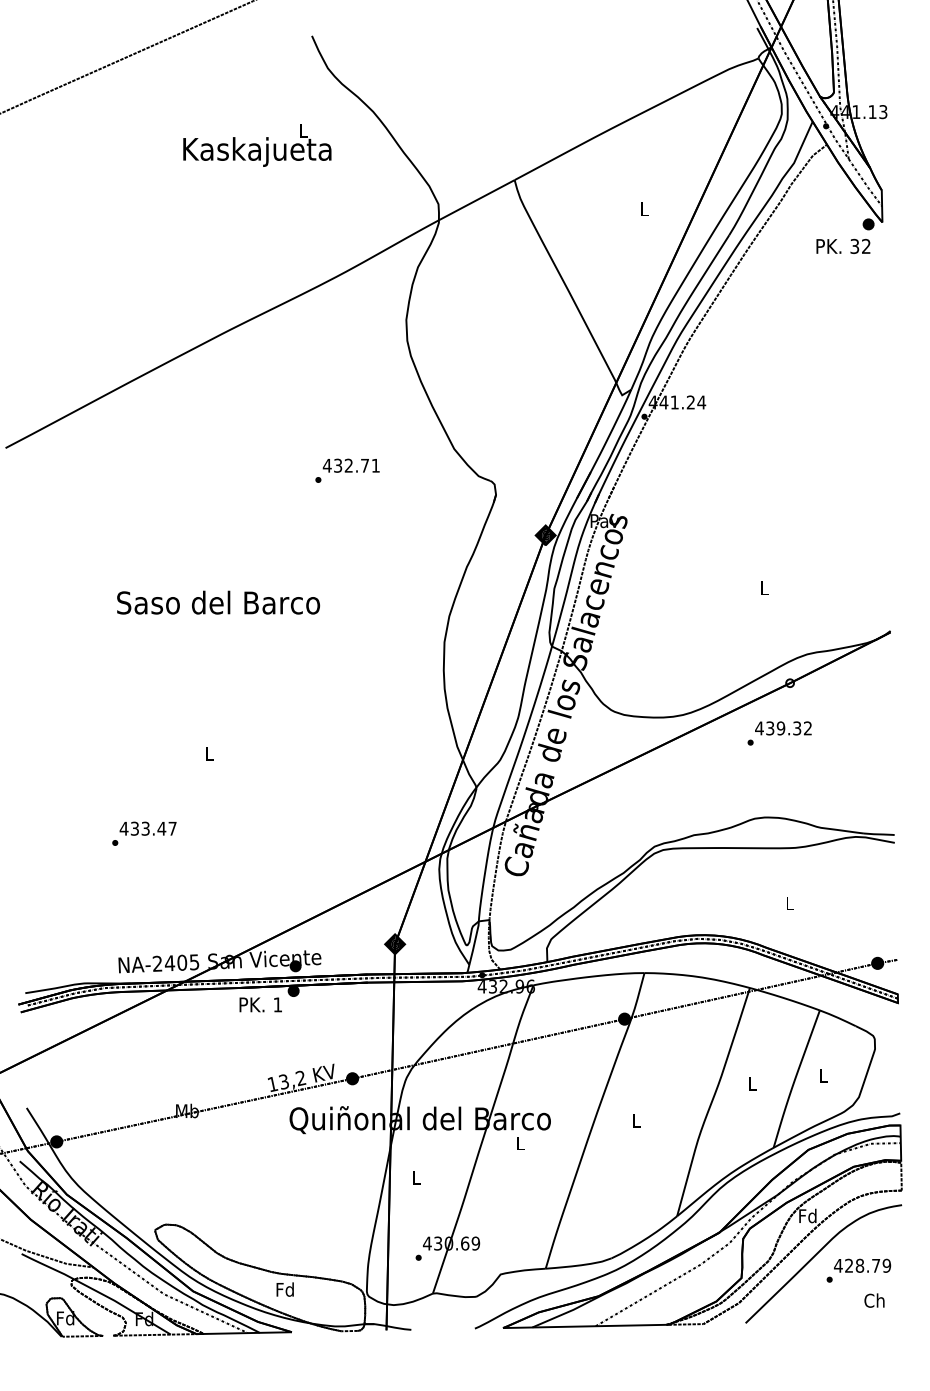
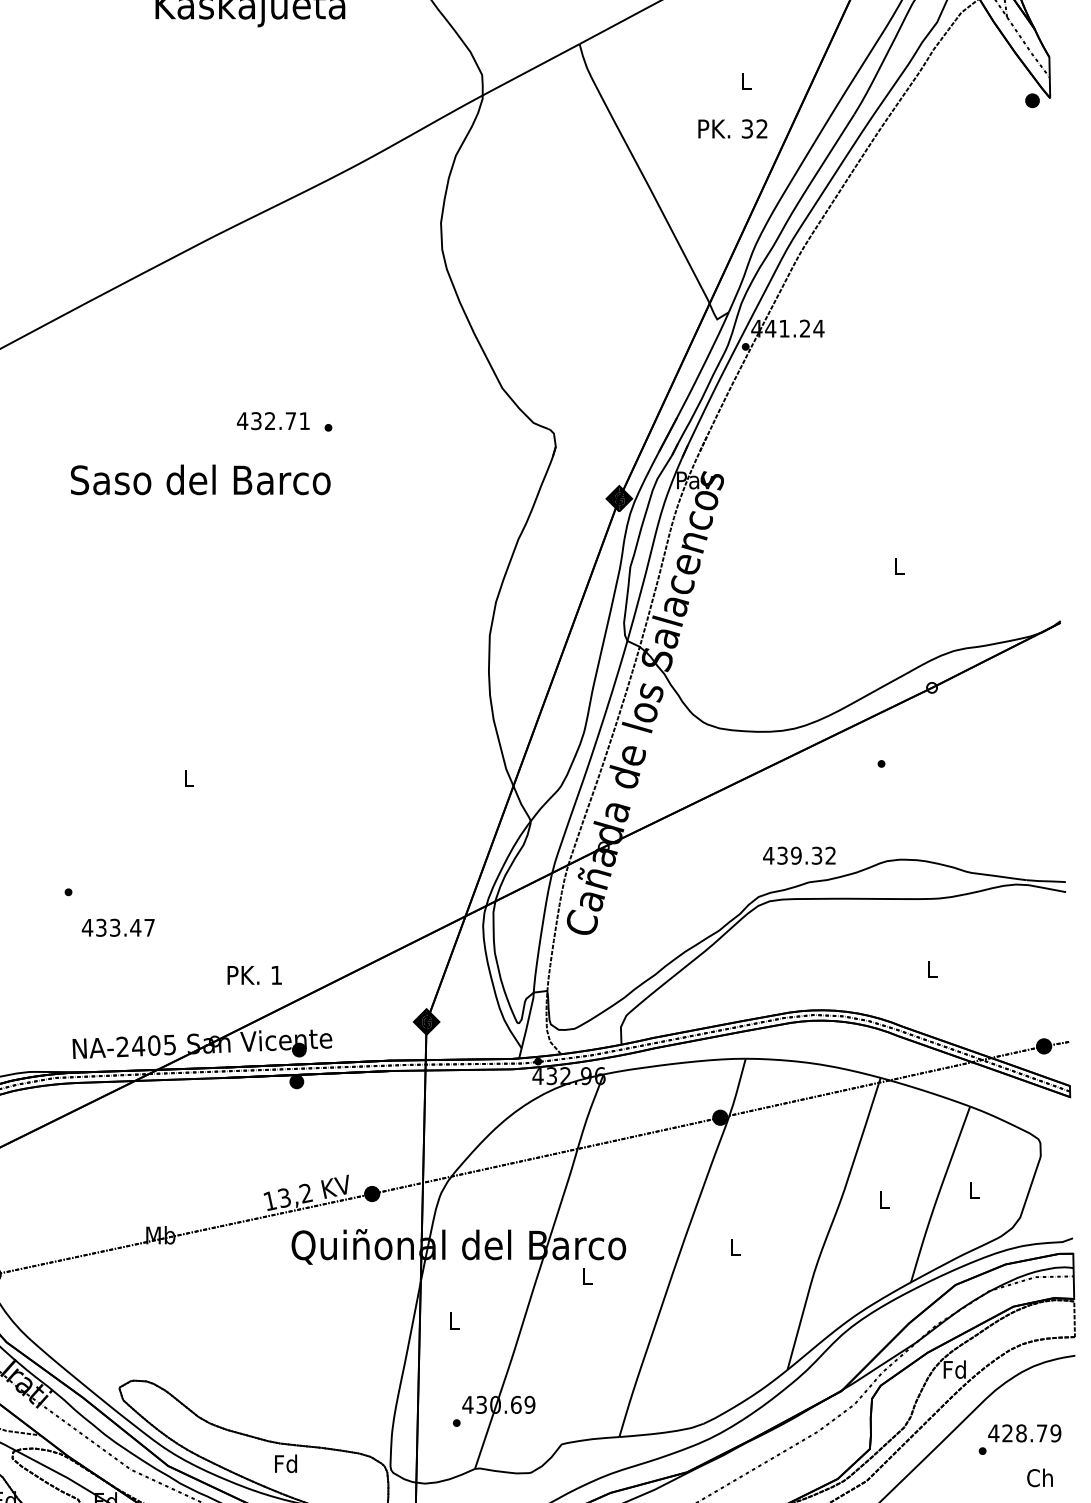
text: (843, 245) -> (732, 127), moved
text: (350, 465) -> (272, 420), moved
text: (218, 602) -> (200, 479), moved
text: (783, 728) -> (799, 855), moved
text: (147, 828) -> (117, 927), moved
text: (260, 1004) -> (254, 974), moved

